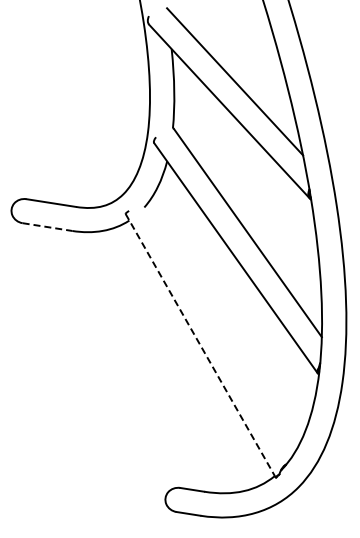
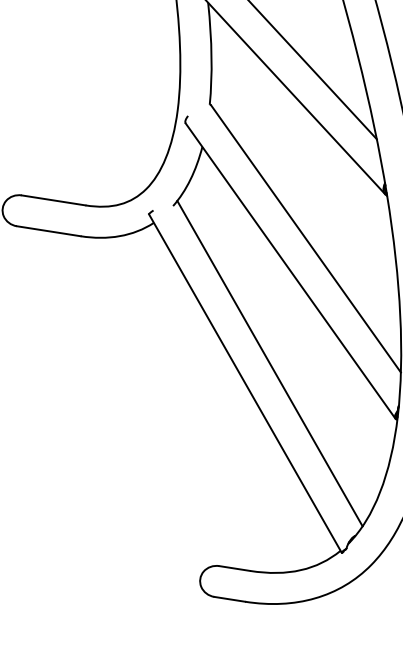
line: (47, 227) -> (48, 231), dashed -> solid
line: (219, 330) -> (269, 363), added
line: (200, 345) -> (245, 383), dashed -> solid

